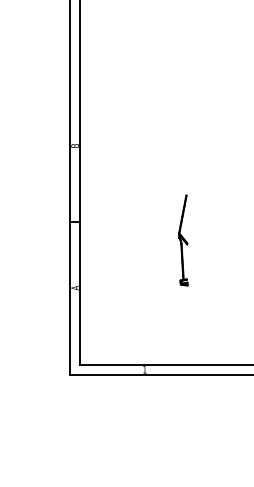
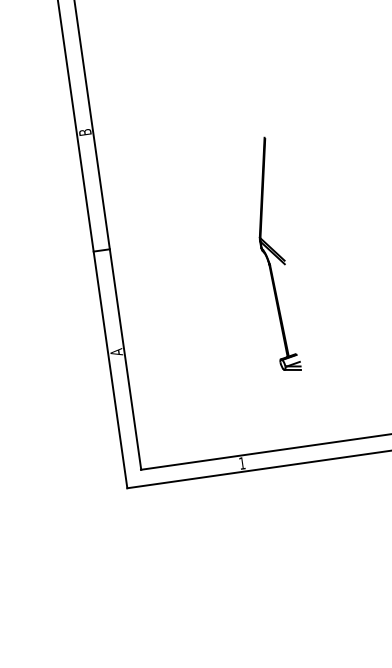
part: (183, 240) -> (273, 254), size x1.67

